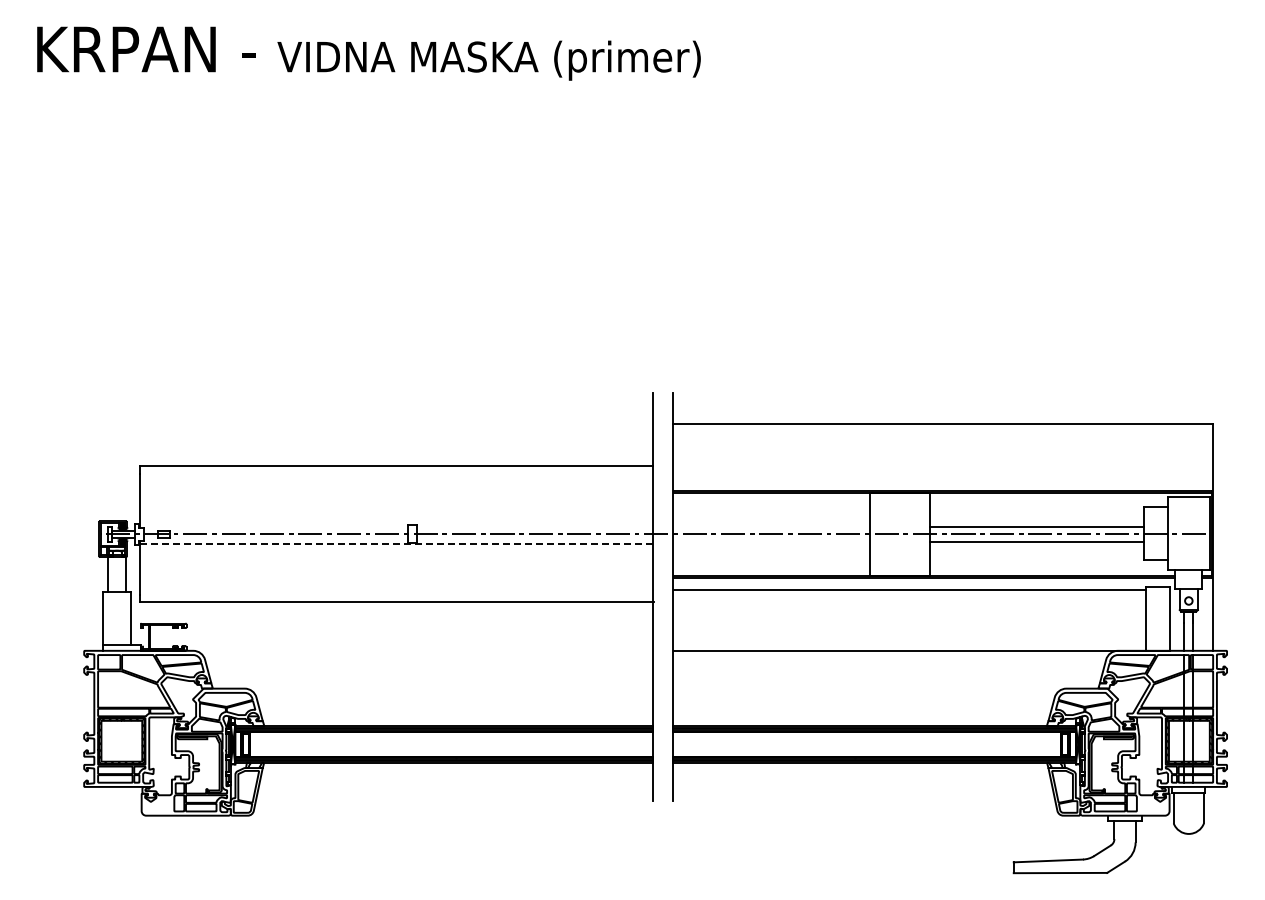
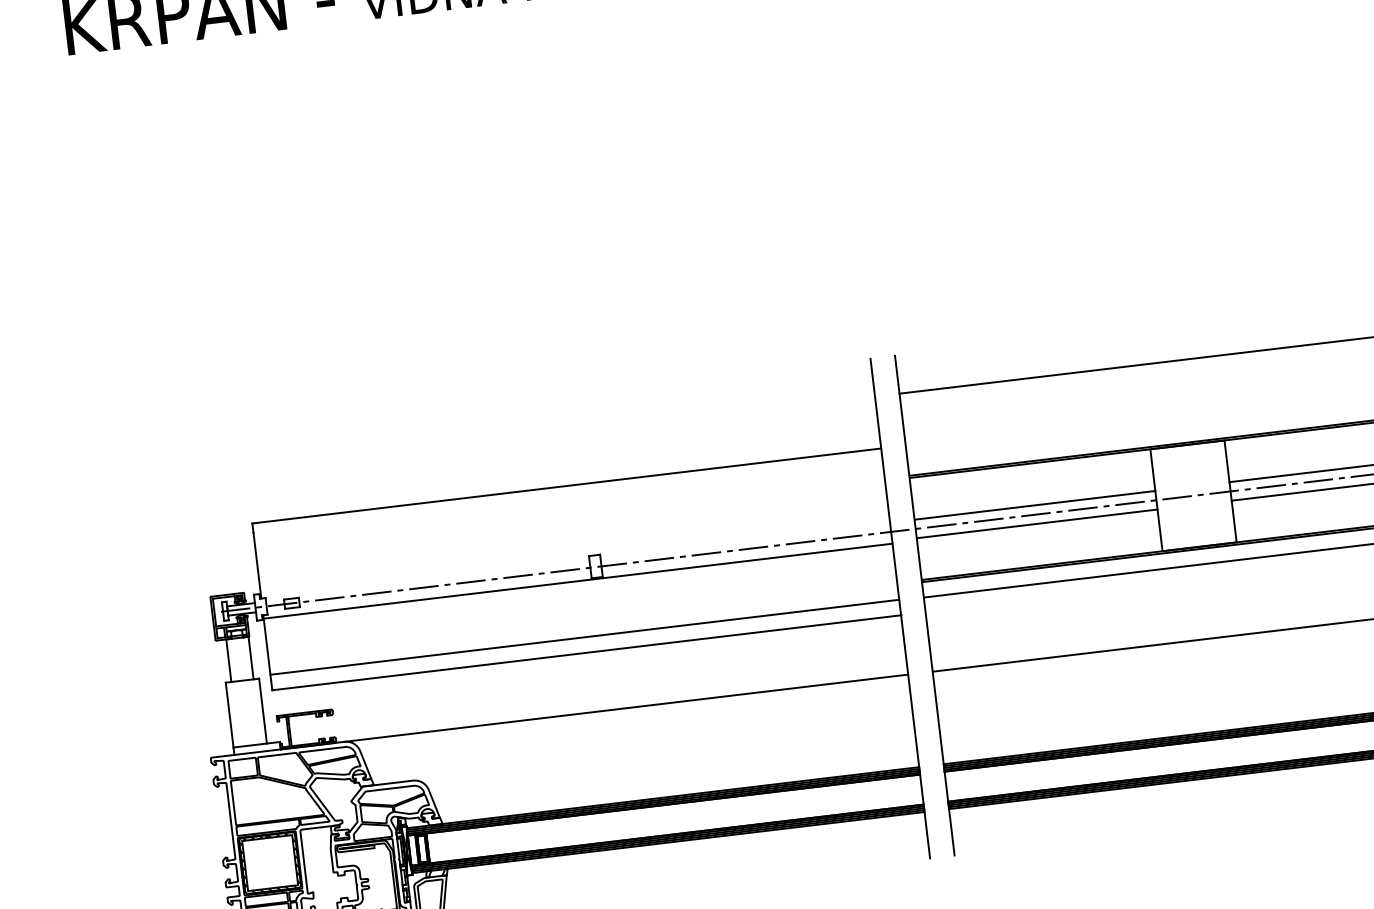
line: (771, 526) -> (1034, 504), added
line: (771, 541) -> (1037, 523), added
line: (396, 543) -> (577, 580), dashed -> solid
line: (396, 589) -> (584, 636), added
line: (423, 650) -> (626, 707), added

